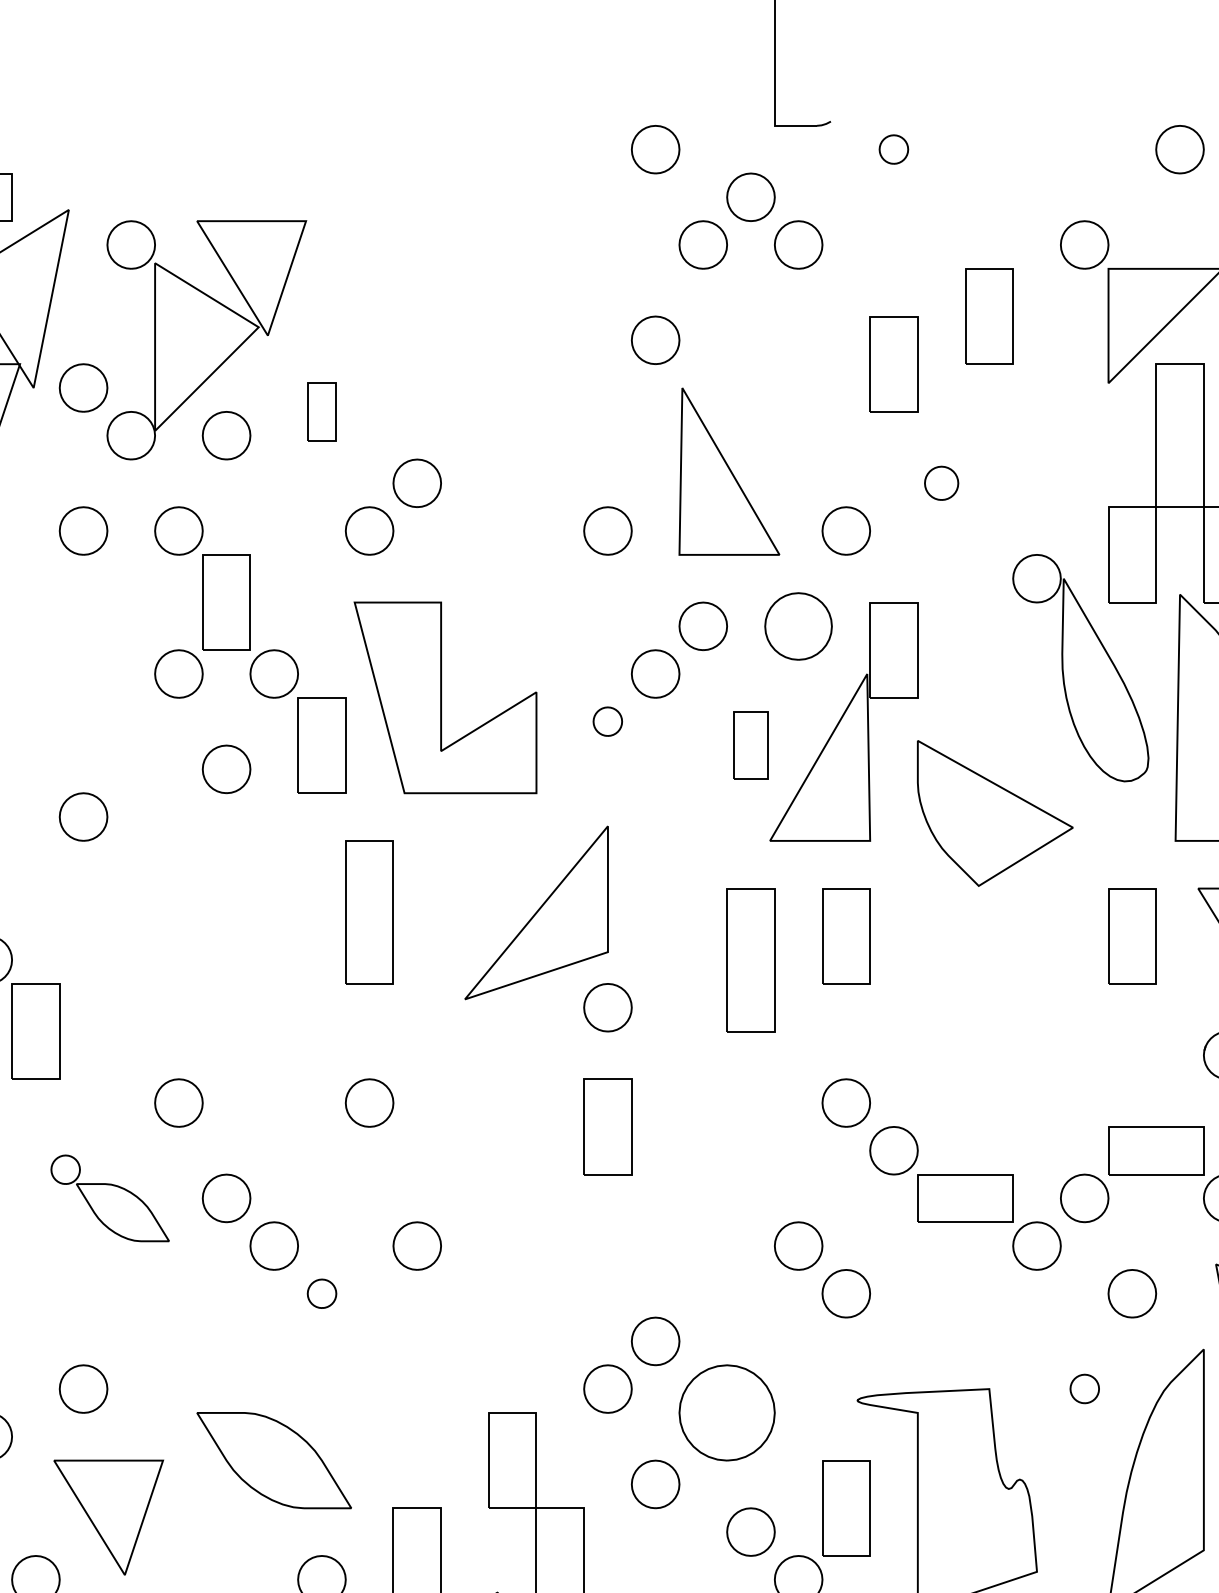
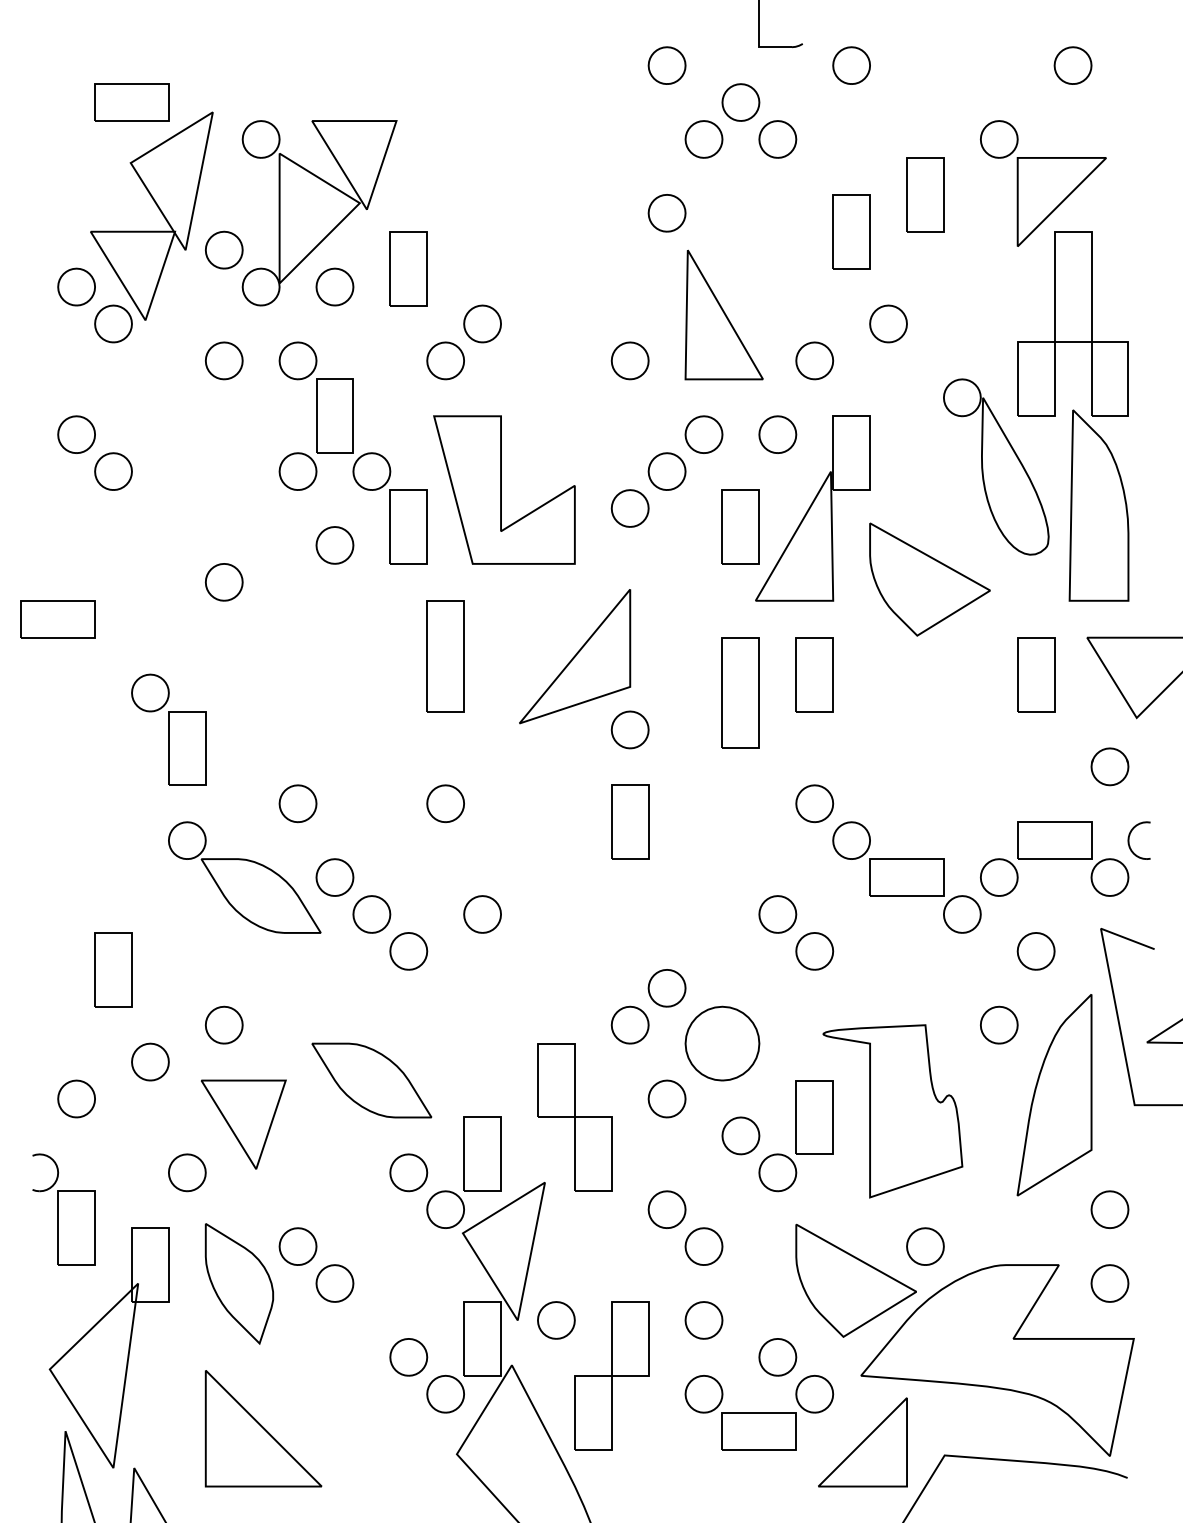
part: (893, 149) -> (851, 65), size x1.67
part: (321, 411) -> (408, 268), size x1.67
part: (941, 482) -> (888, 323), size x1.43
part: (798, 626) -> (777, 434), size x0.71
part: (607, 721) -> (629, 508), size x1.67
part: (750, 744) -> (740, 526), size x1.43
part: (109, 1198) -> (244, 877), size x1.67
part: (321, 1293) -> (408, 951), size x1.67
part: (1084, 1388) -> (999, 1024), size x1.67

